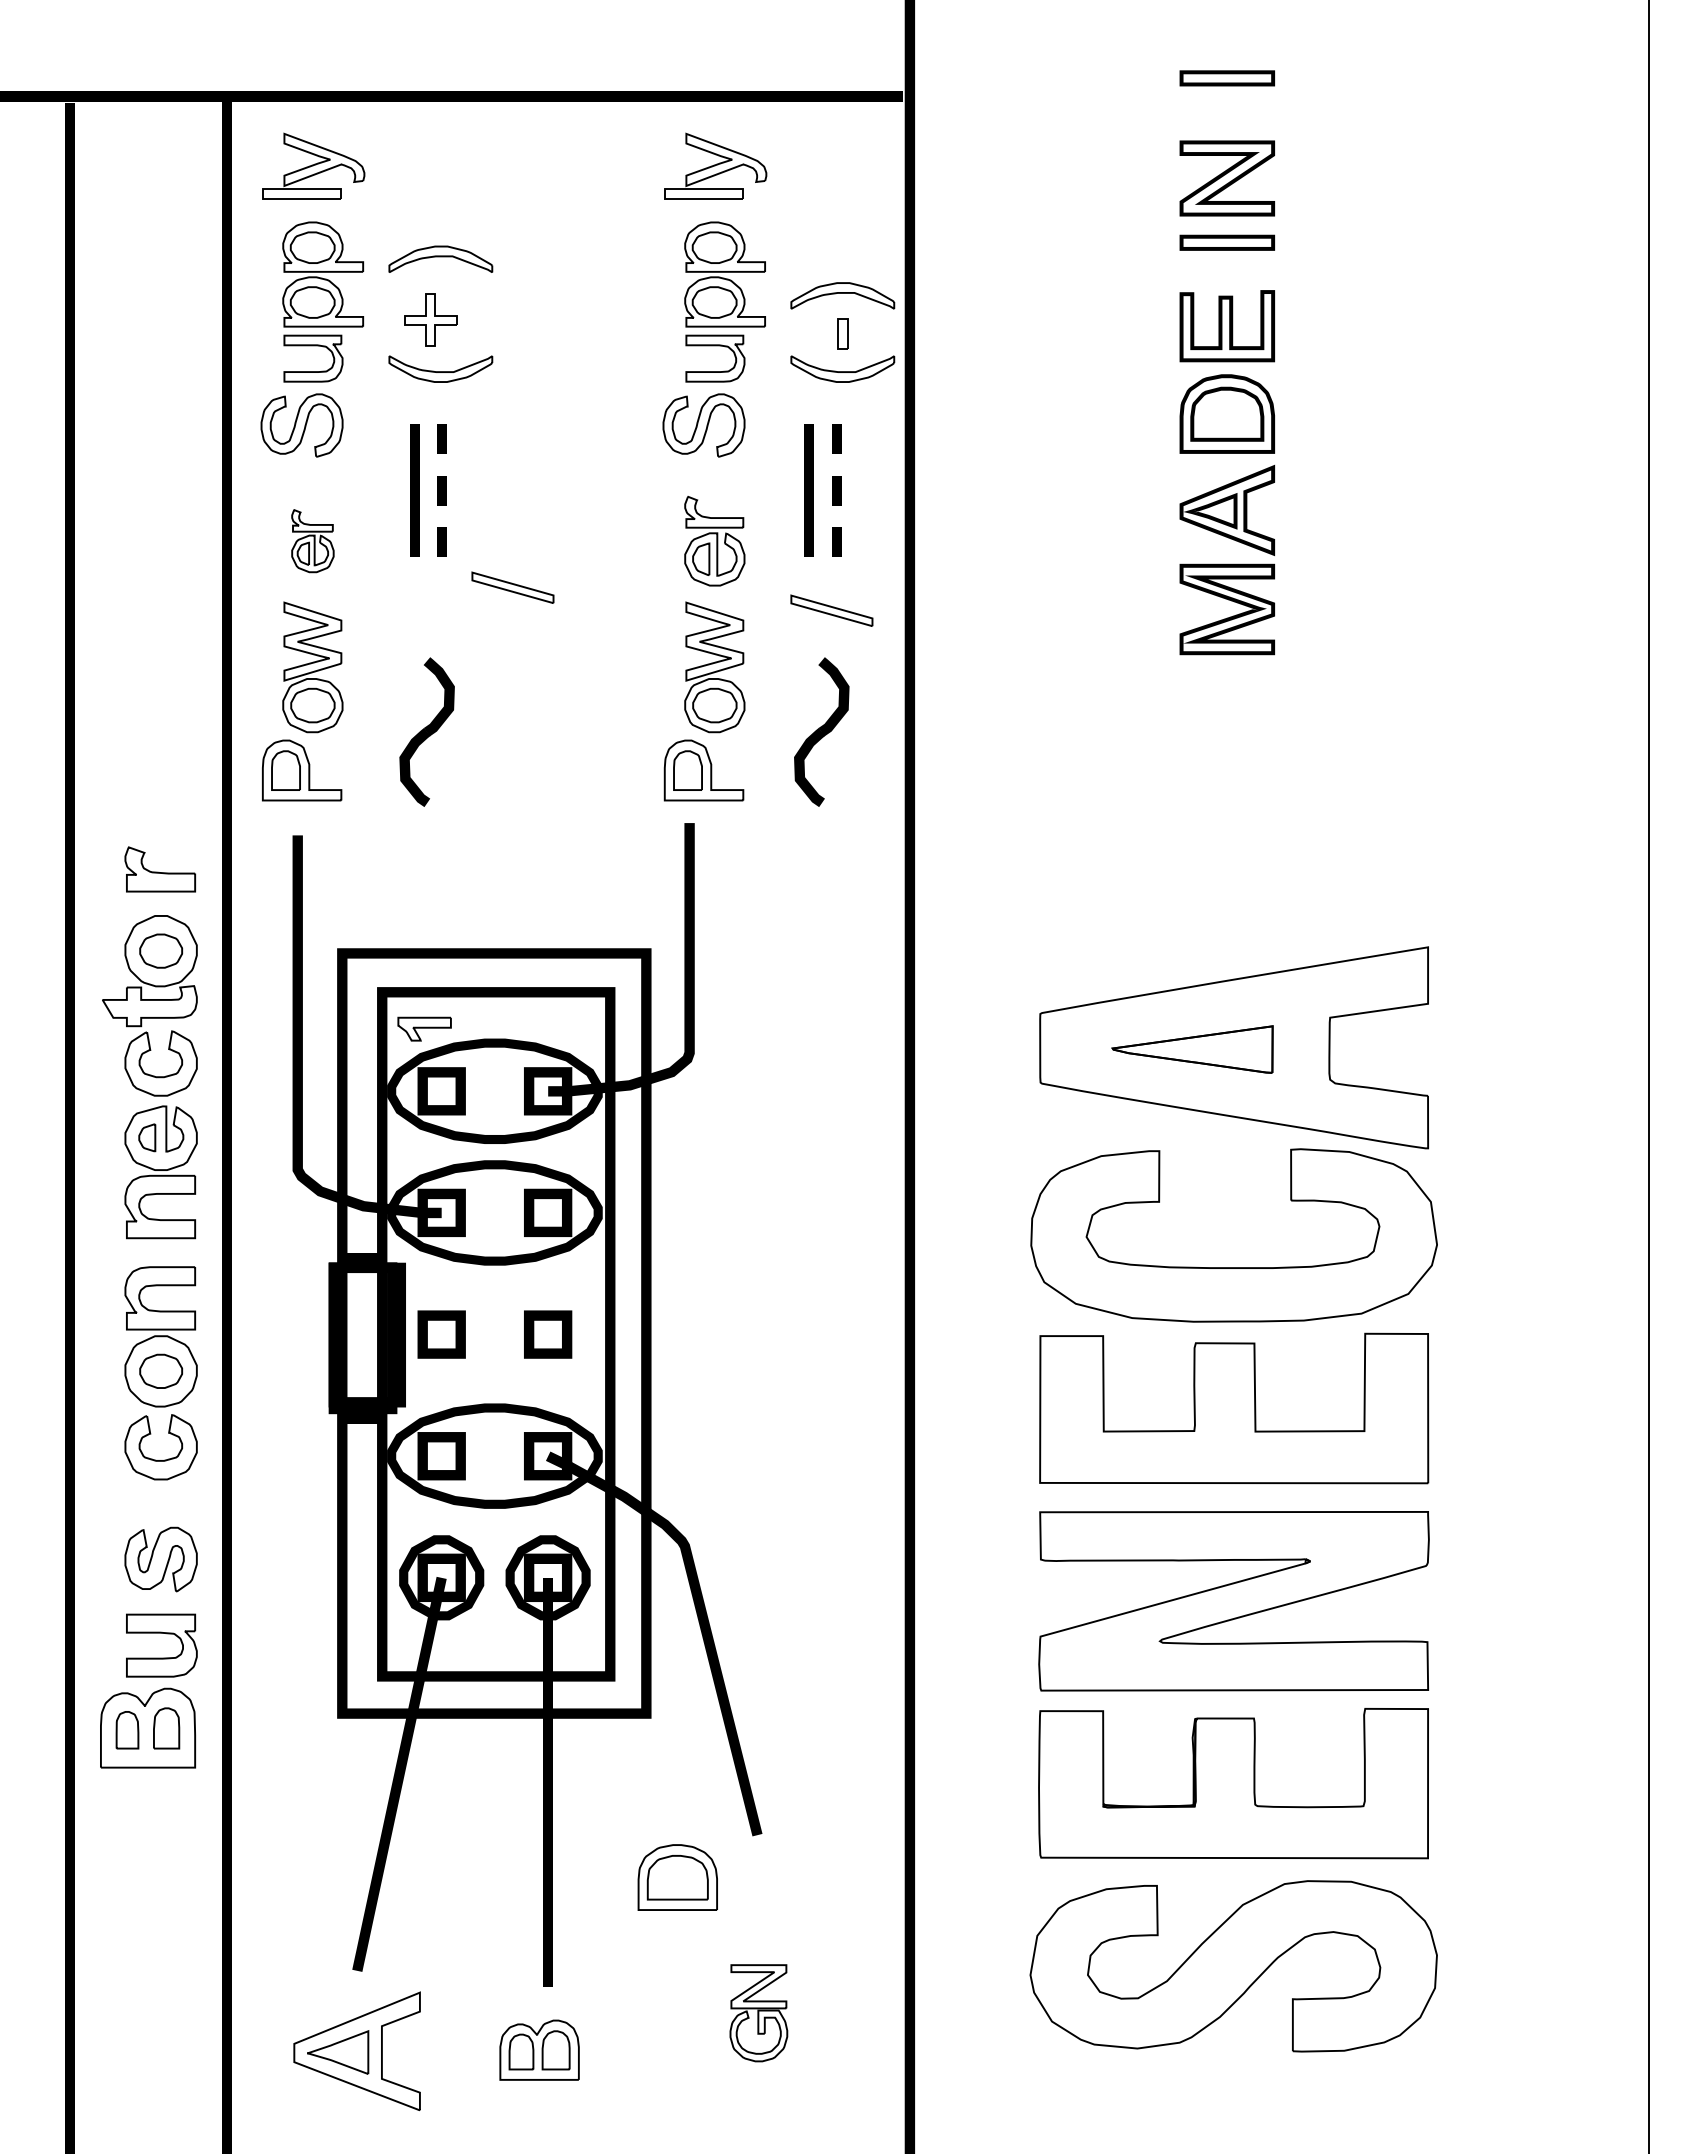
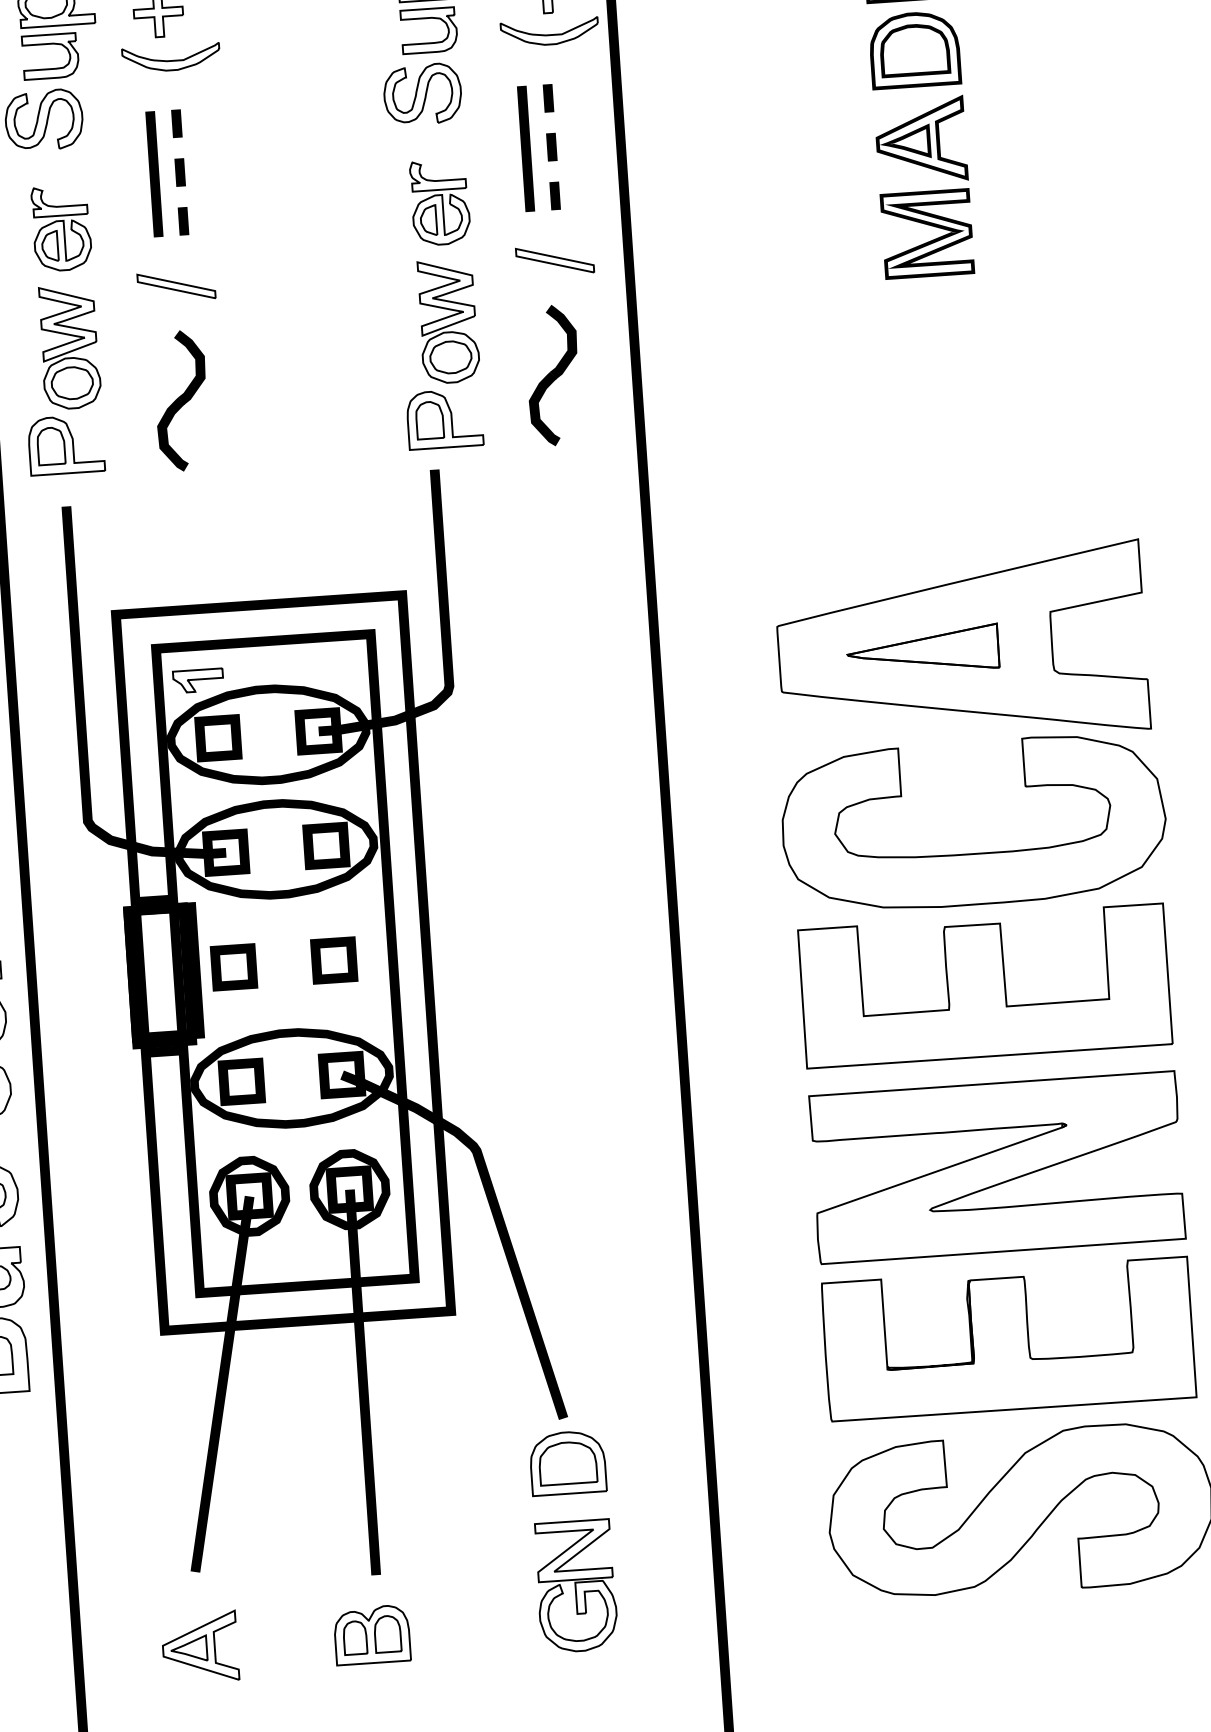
part: (312, 540) -> (61, 227), size x1.43
part: (512, 587) -> (176, 286), moved
part: (677, 1877) -> (567, 1463), moved
part: (758, 2012) -> (575, 1585), size x1.43
part: (356, 2050) -> (199, 1647), size x0.62

